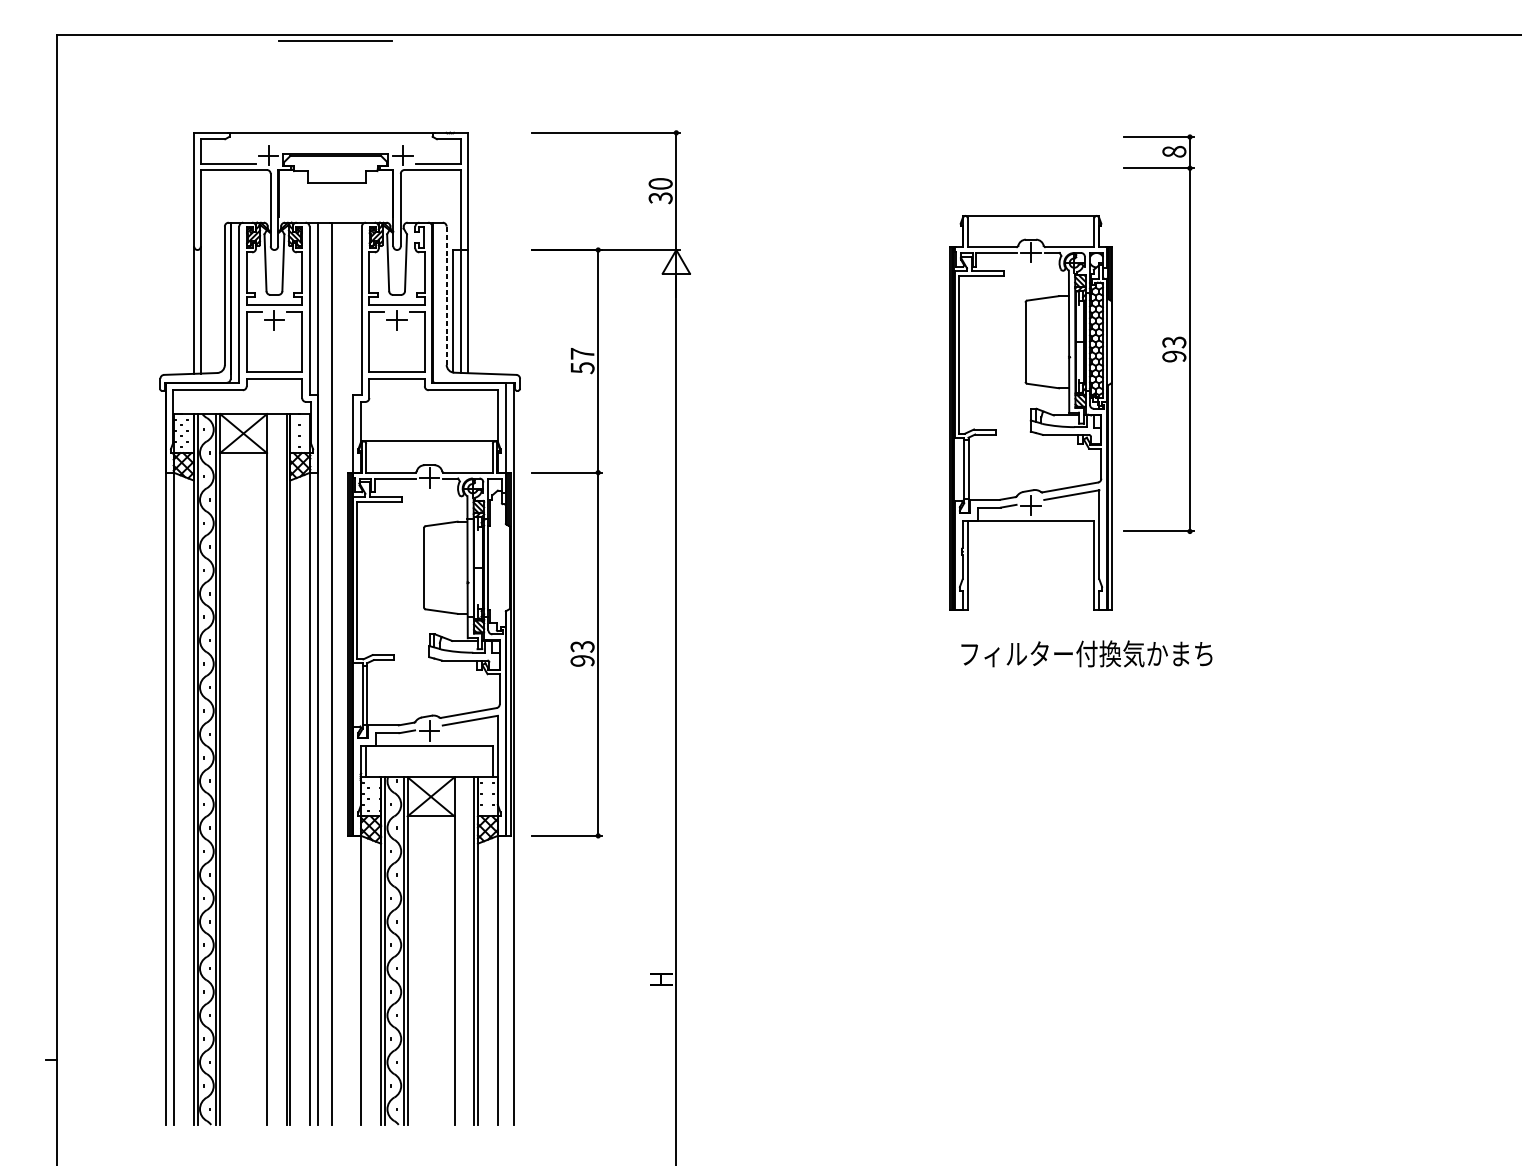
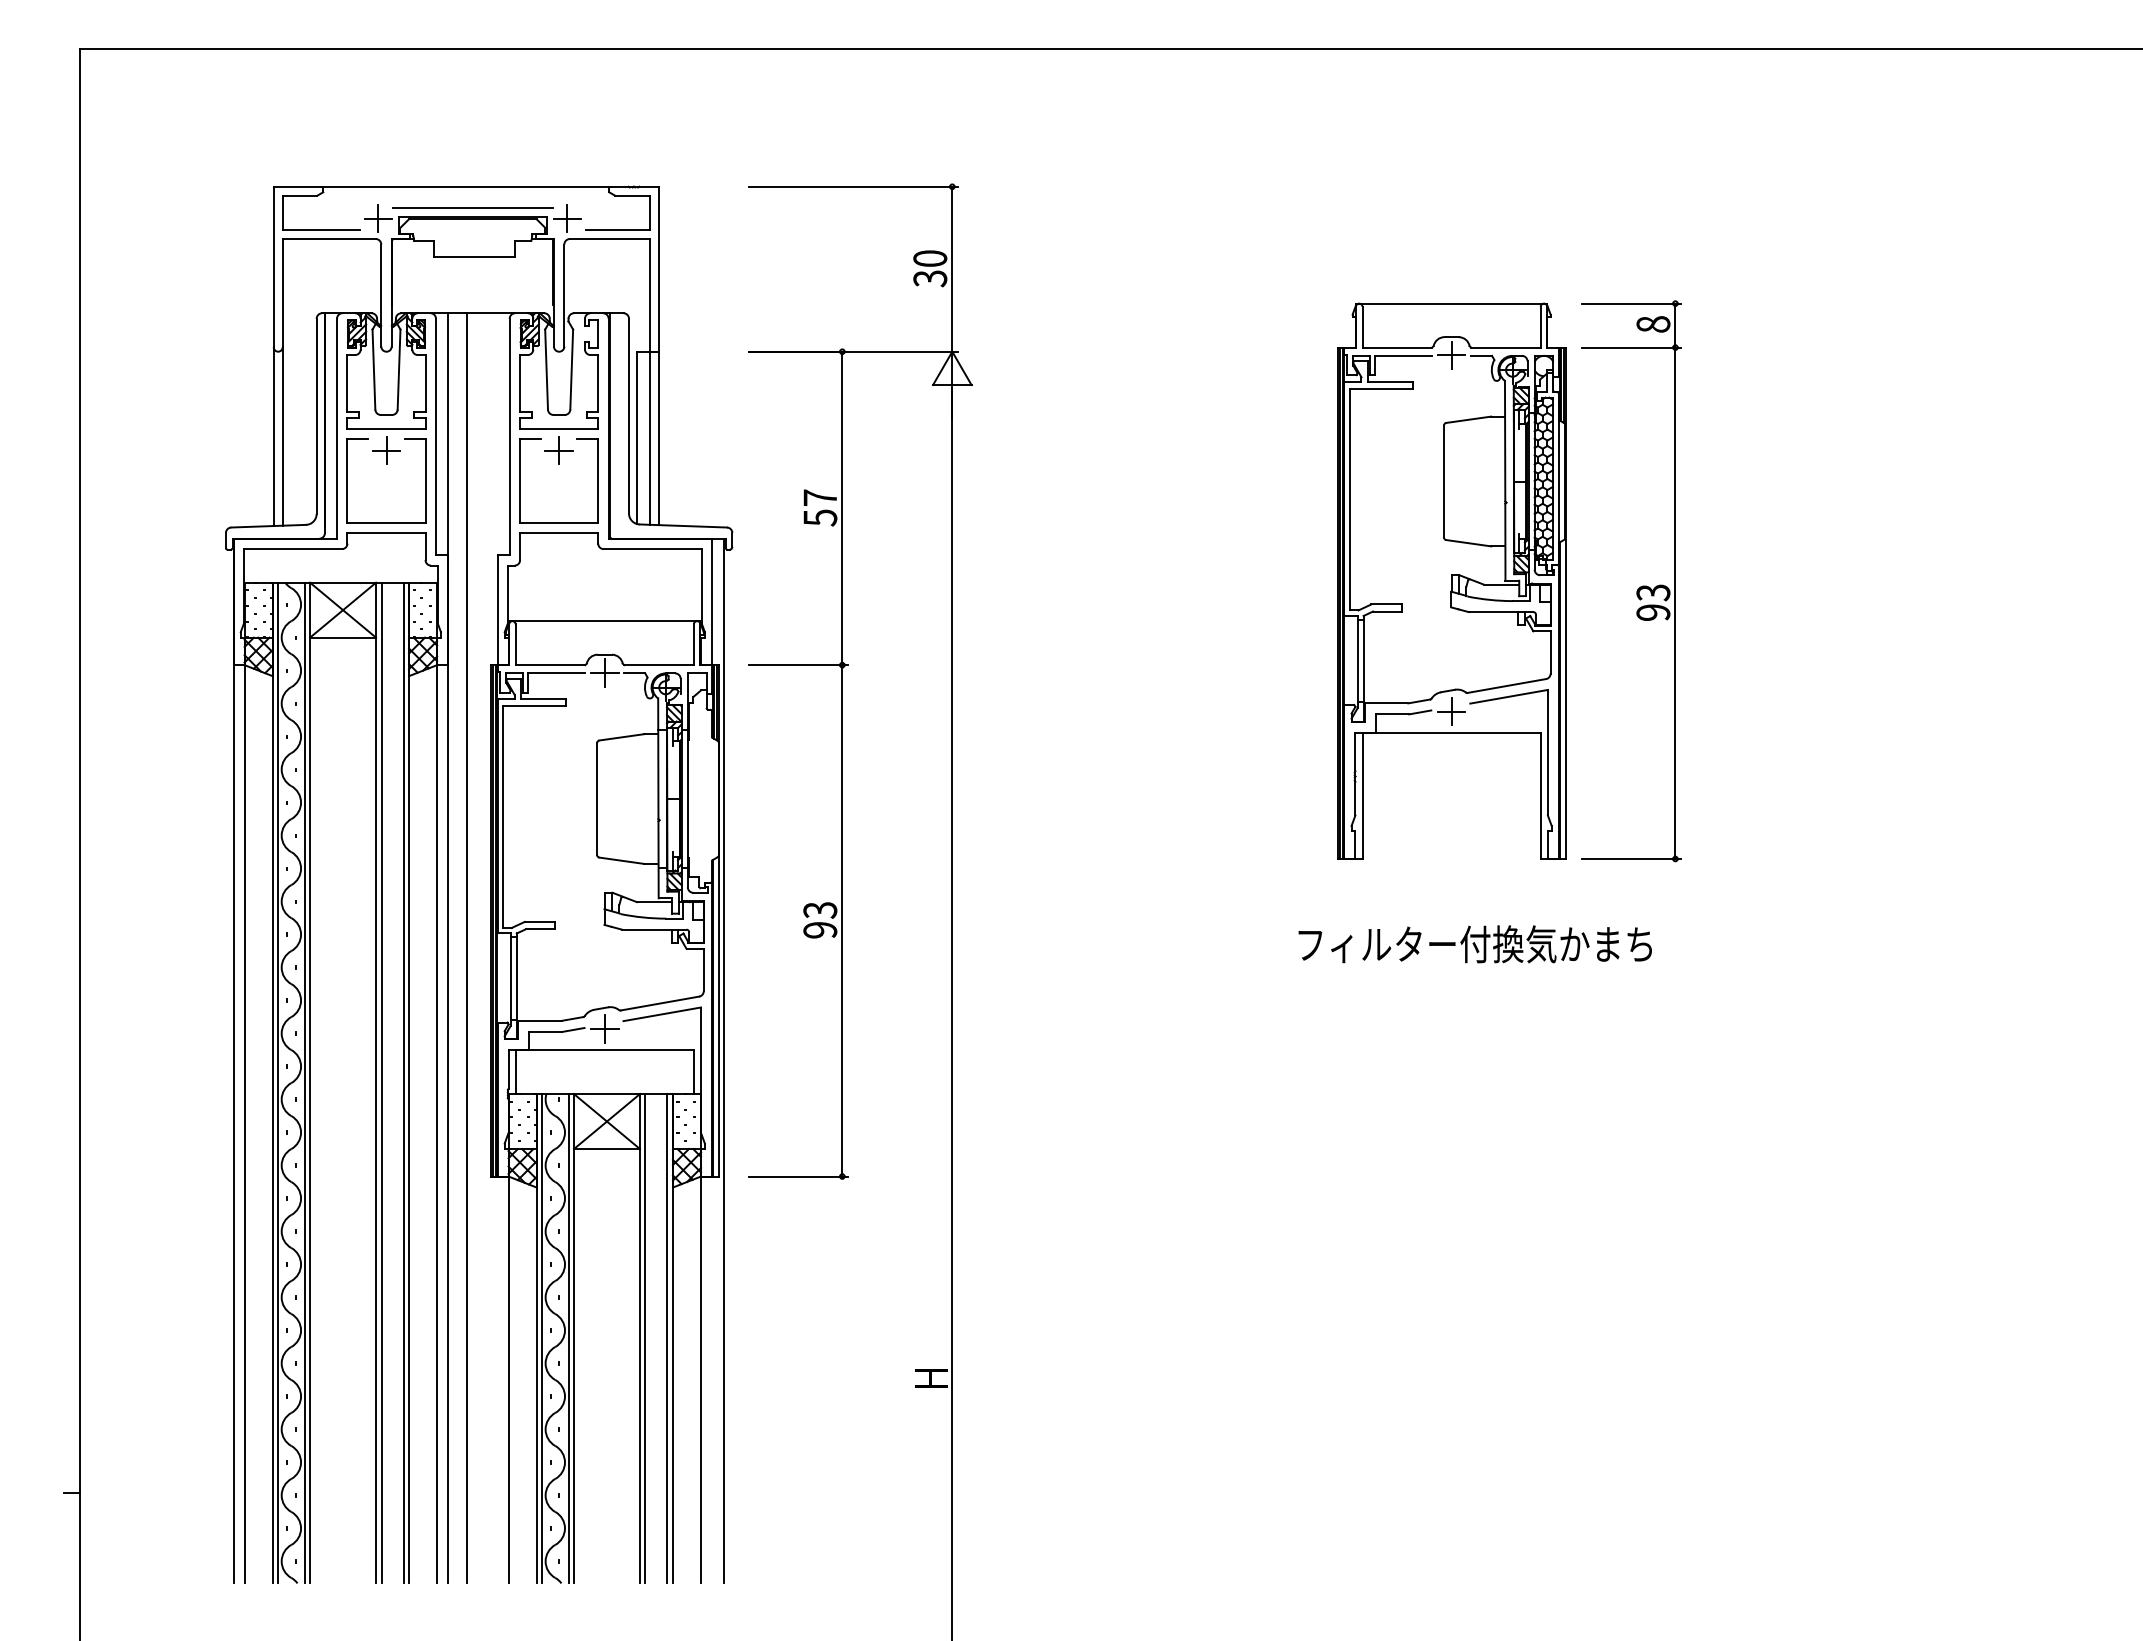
line: (335, 41) -> (472, 207), moved
line: (446, 295) -> (628, 415), dashed -> solid
part: (1163, 338) -> (1638, 587), moved
text: (1086, 654) -> (1474, 944), moved
line: (270, 769) -> (381, 1082), added
line: (458, 950) -> (645, 1338), added

